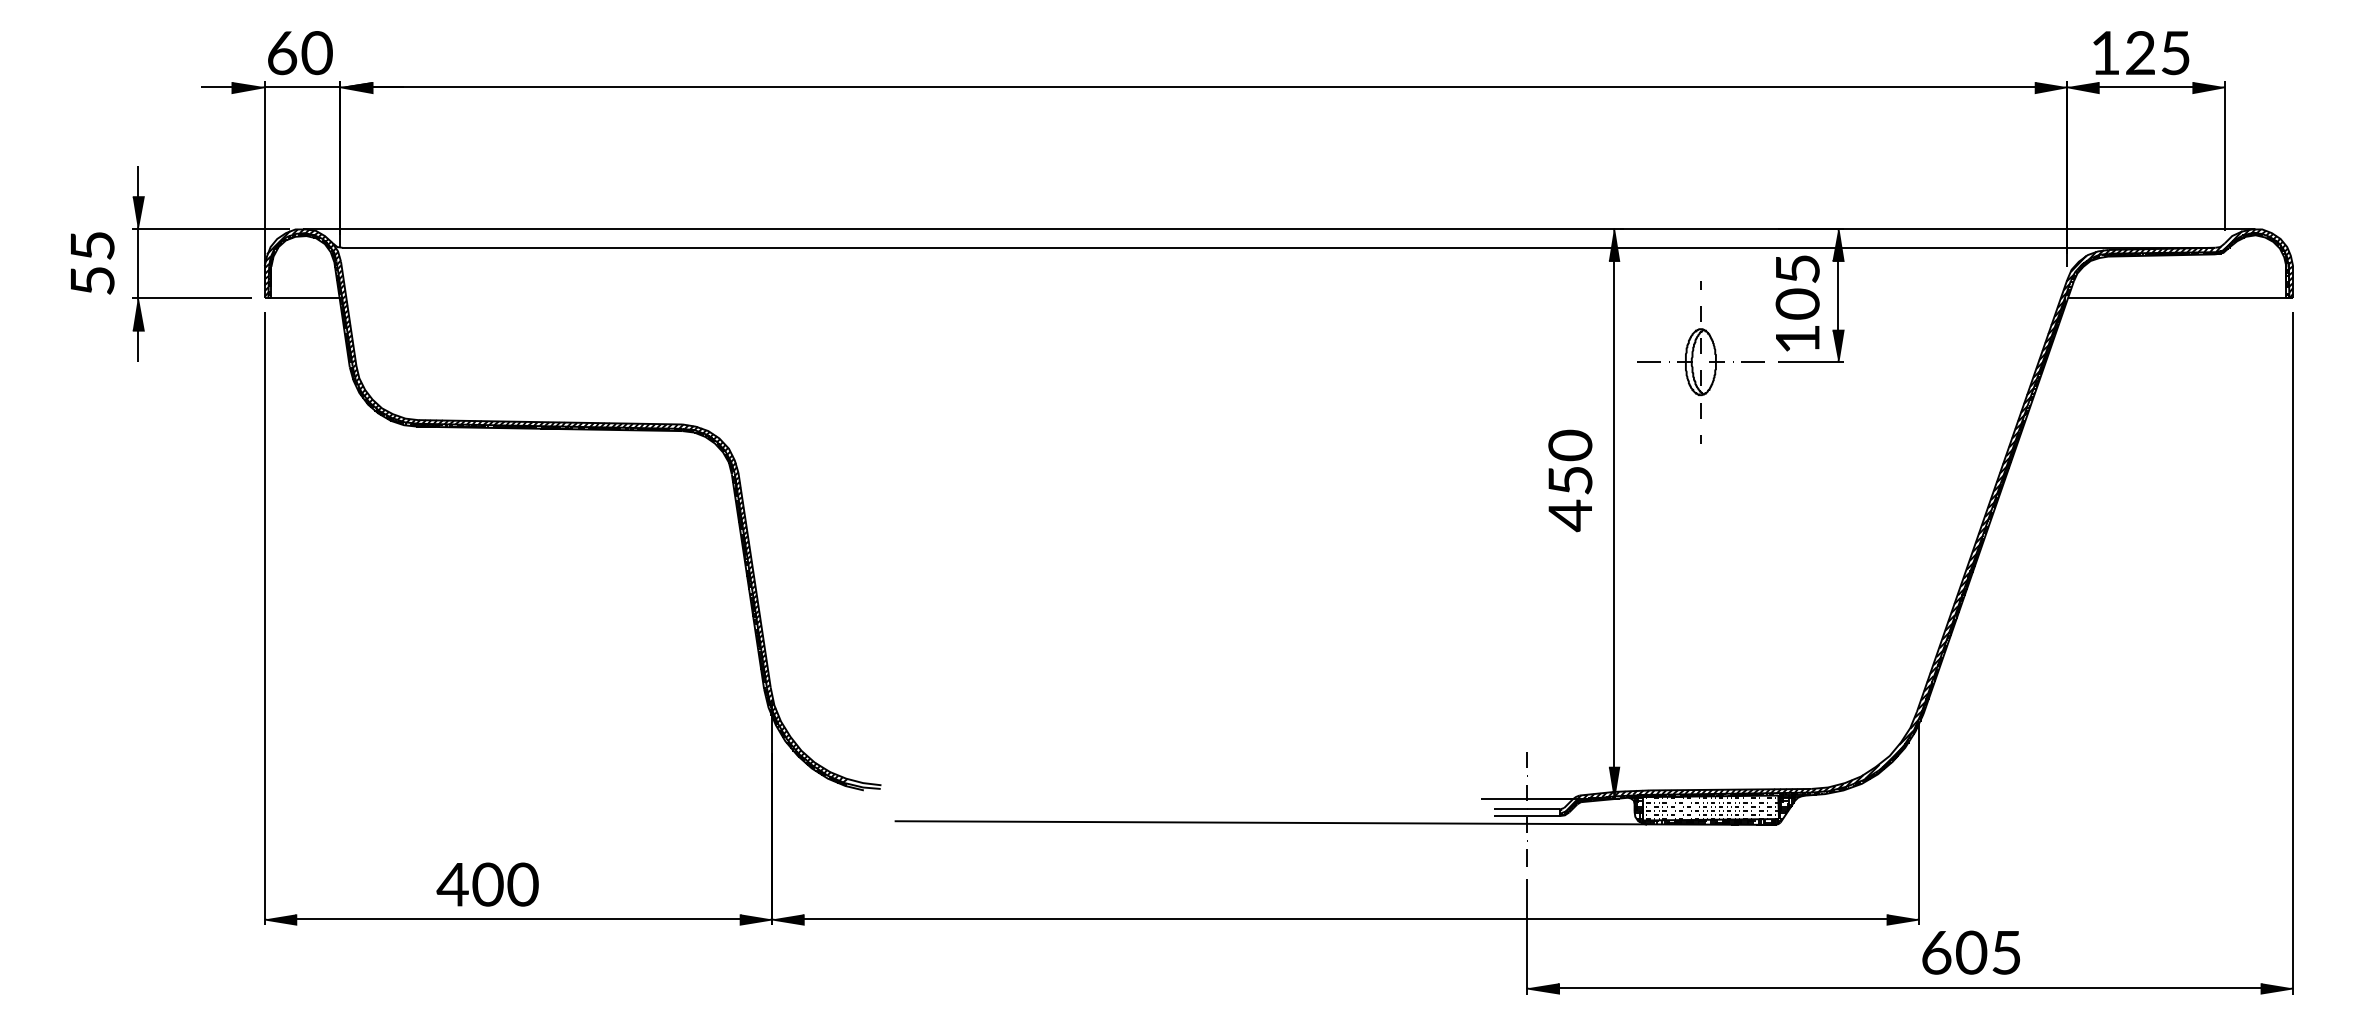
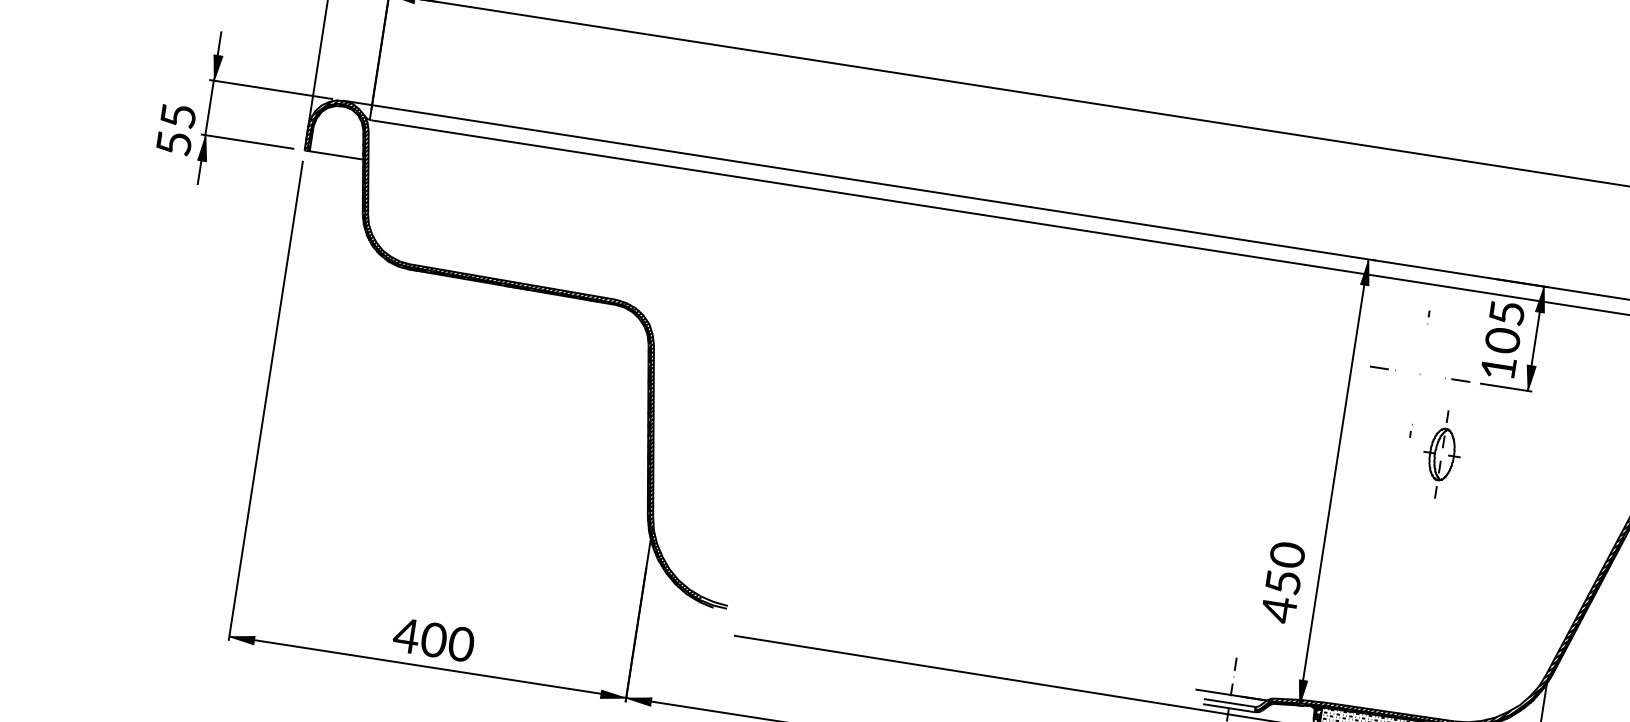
text: (92, 263) -> (176, 129), moved
part: (1700, 362) -> (1441, 454), moved
text: (1570, 480) -> (1283, 582), moved
text: (487, 884) -> (433, 639), moved

